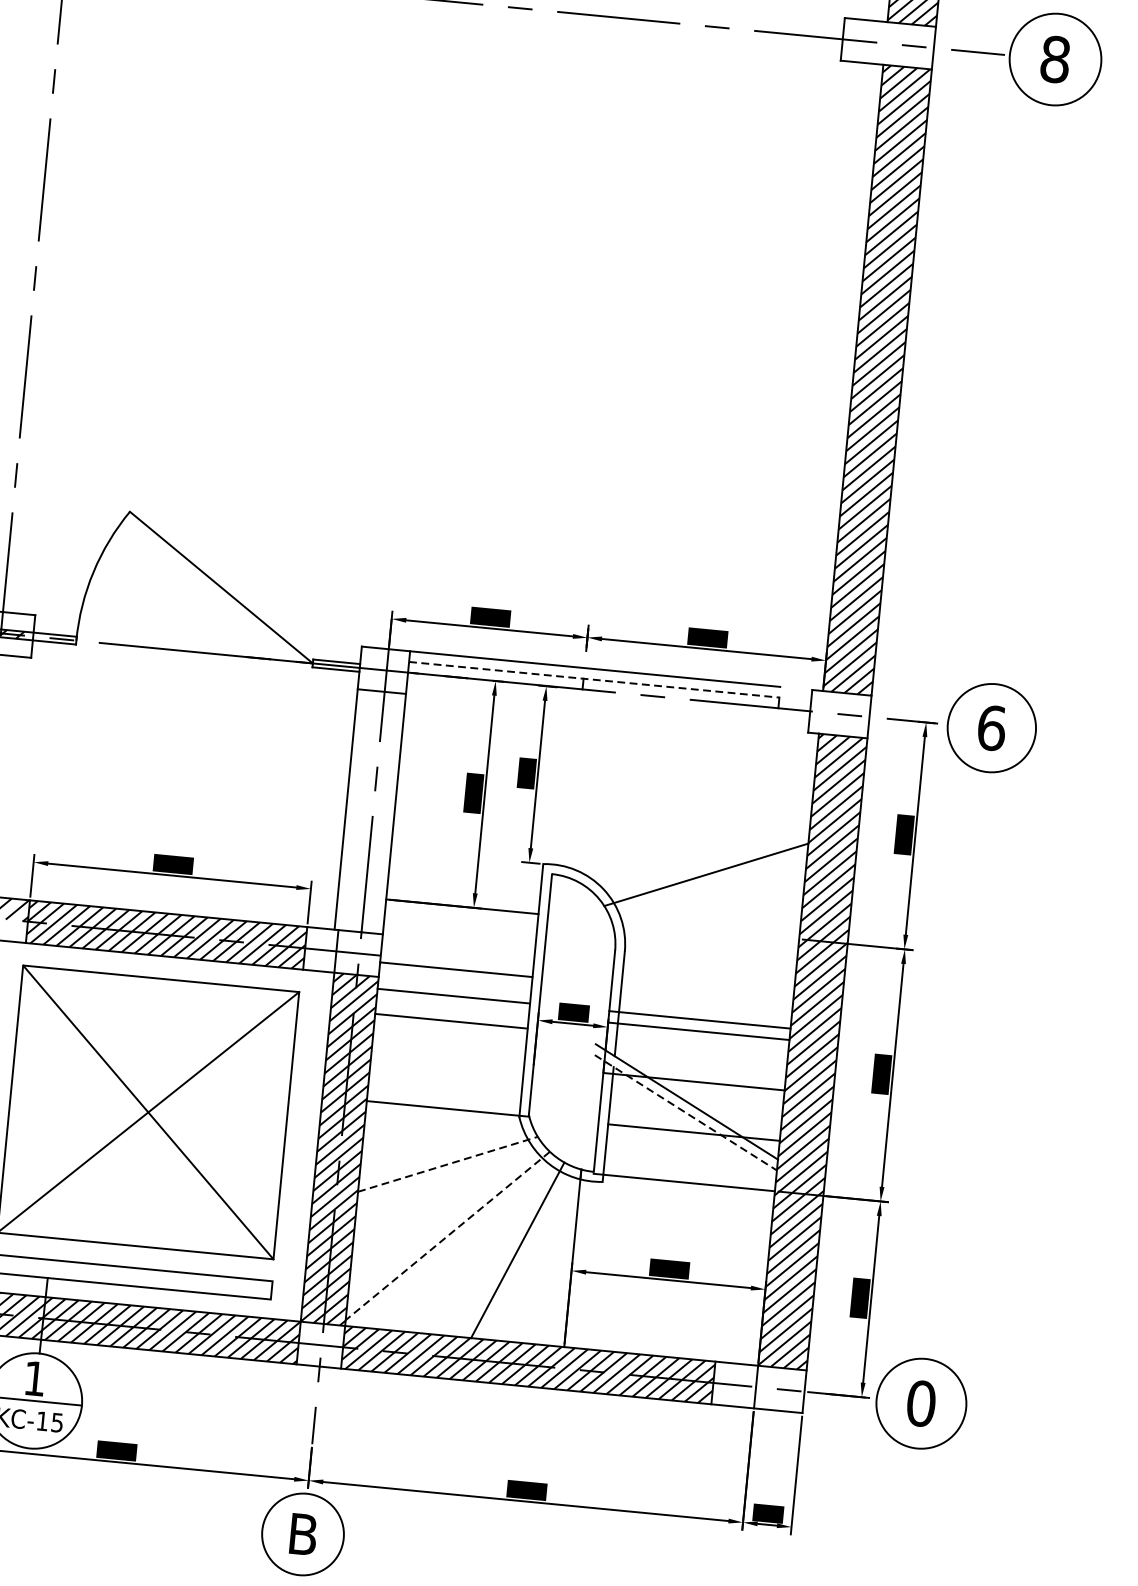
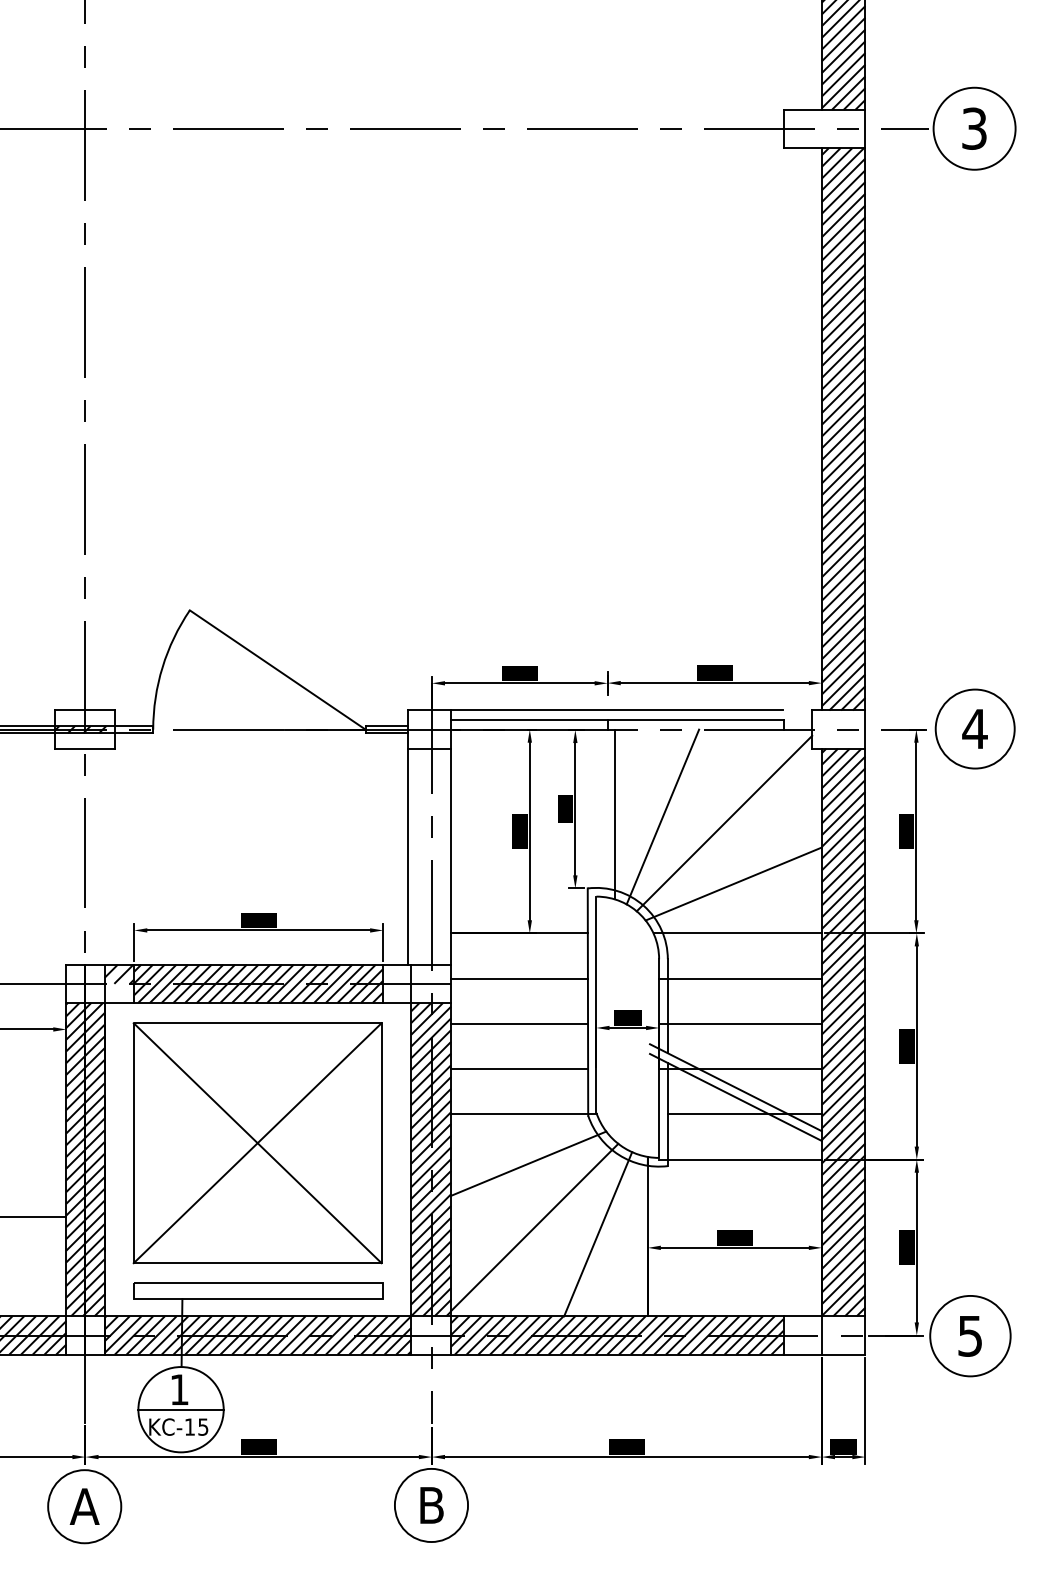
text: (1055, 59) -> (974, 128), 8 -> 3
line: (594, 680) -> (617, 720), dashed -> solid
text: (991, 727) -> (974, 728), 6 -> 4
line: (580, 784) -> (614, 814), added
line: (634, 791) -> (662, 816), added
line: (702, 806) -> (724, 823), added
line: (705, 930) -> (737, 933), added
line: (456, 969) -> (519, 1023), moved
line: (453, 996) -> (519, 978), moved
line: (699, 1019) -> (740, 978), moved
line: (451, 1021) -> (519, 1069), moved
line: (686, 1112) -> (736, 1097), dashed -> solid
line: (447, 1164) -> (528, 1163), dashed -> solid
line: (447, 1235) -> (534, 1227), dashed -> solid
text: (921, 1403) -> (970, 1335), 0 -> 5

